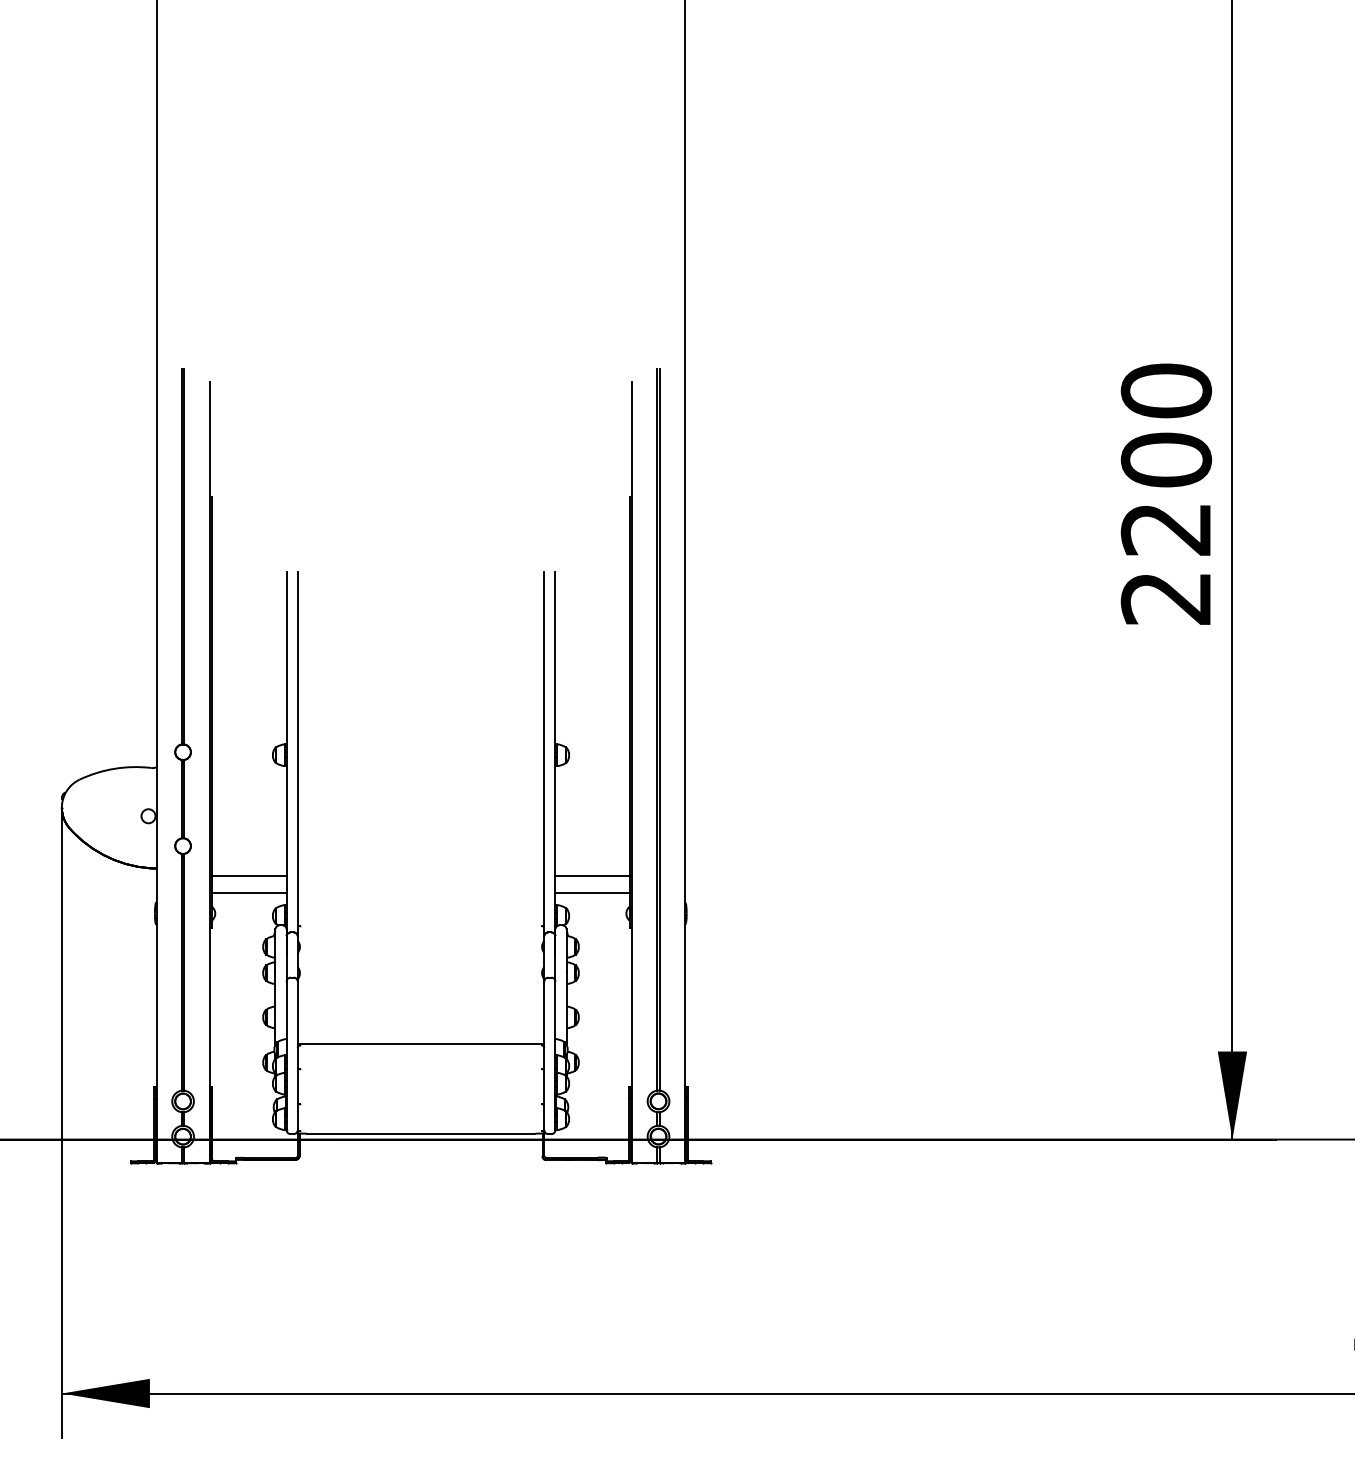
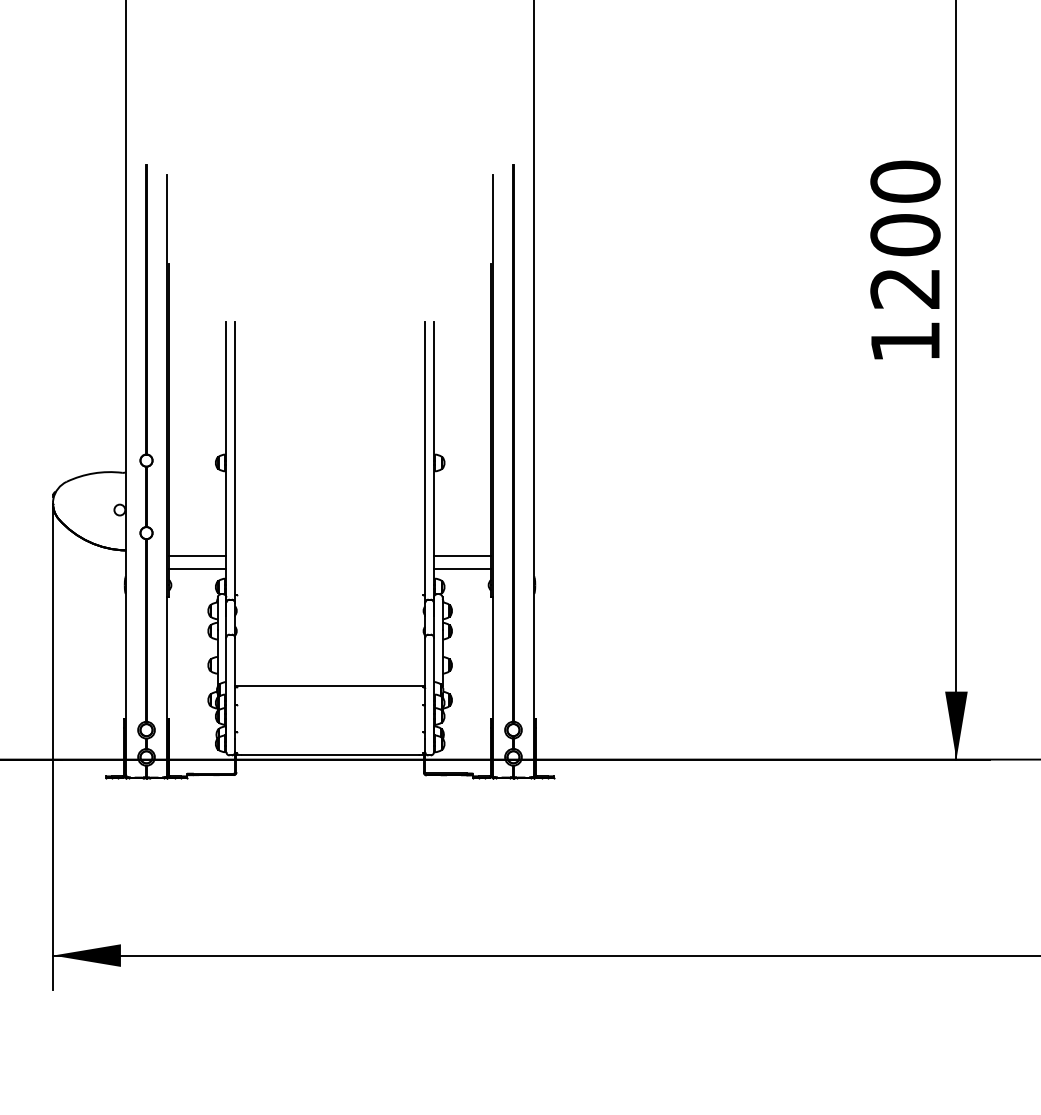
text: (1165, 598) -> (904, 341), 2200 -> 1200

